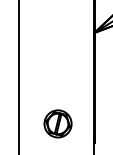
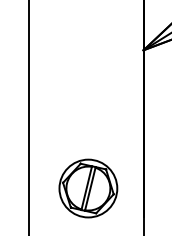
part: (57, 123) -> (87, 187), size x1.4

